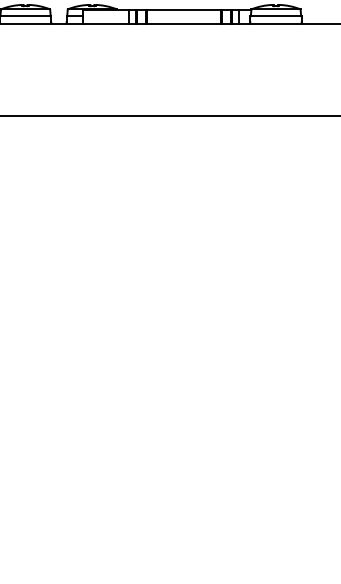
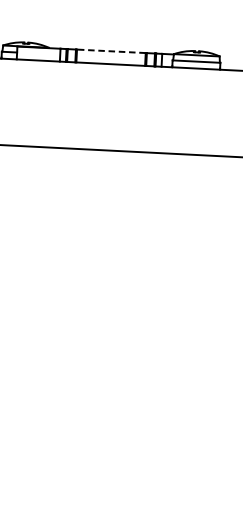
line: (184, 9) -> (111, 51), solid -> dashed

